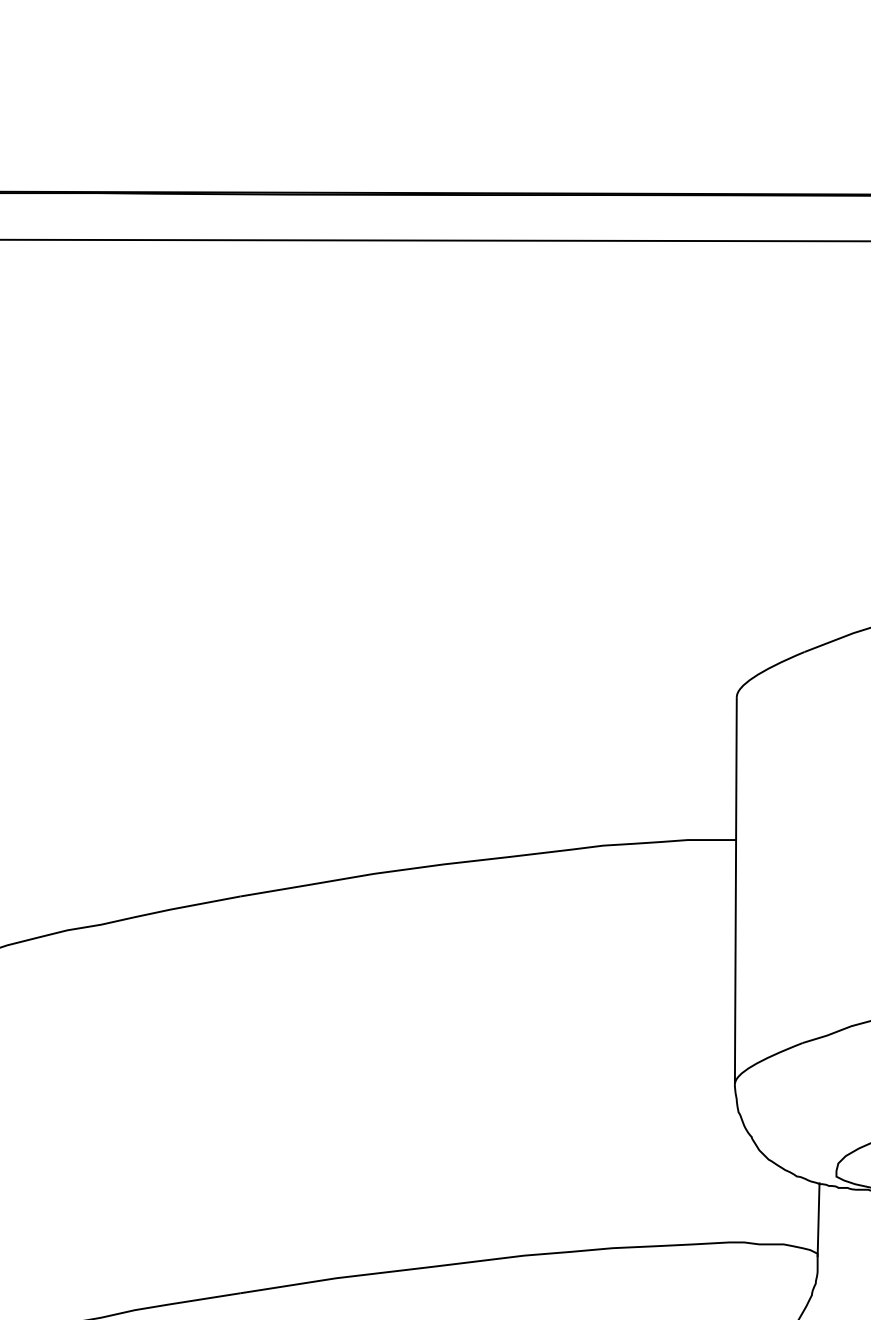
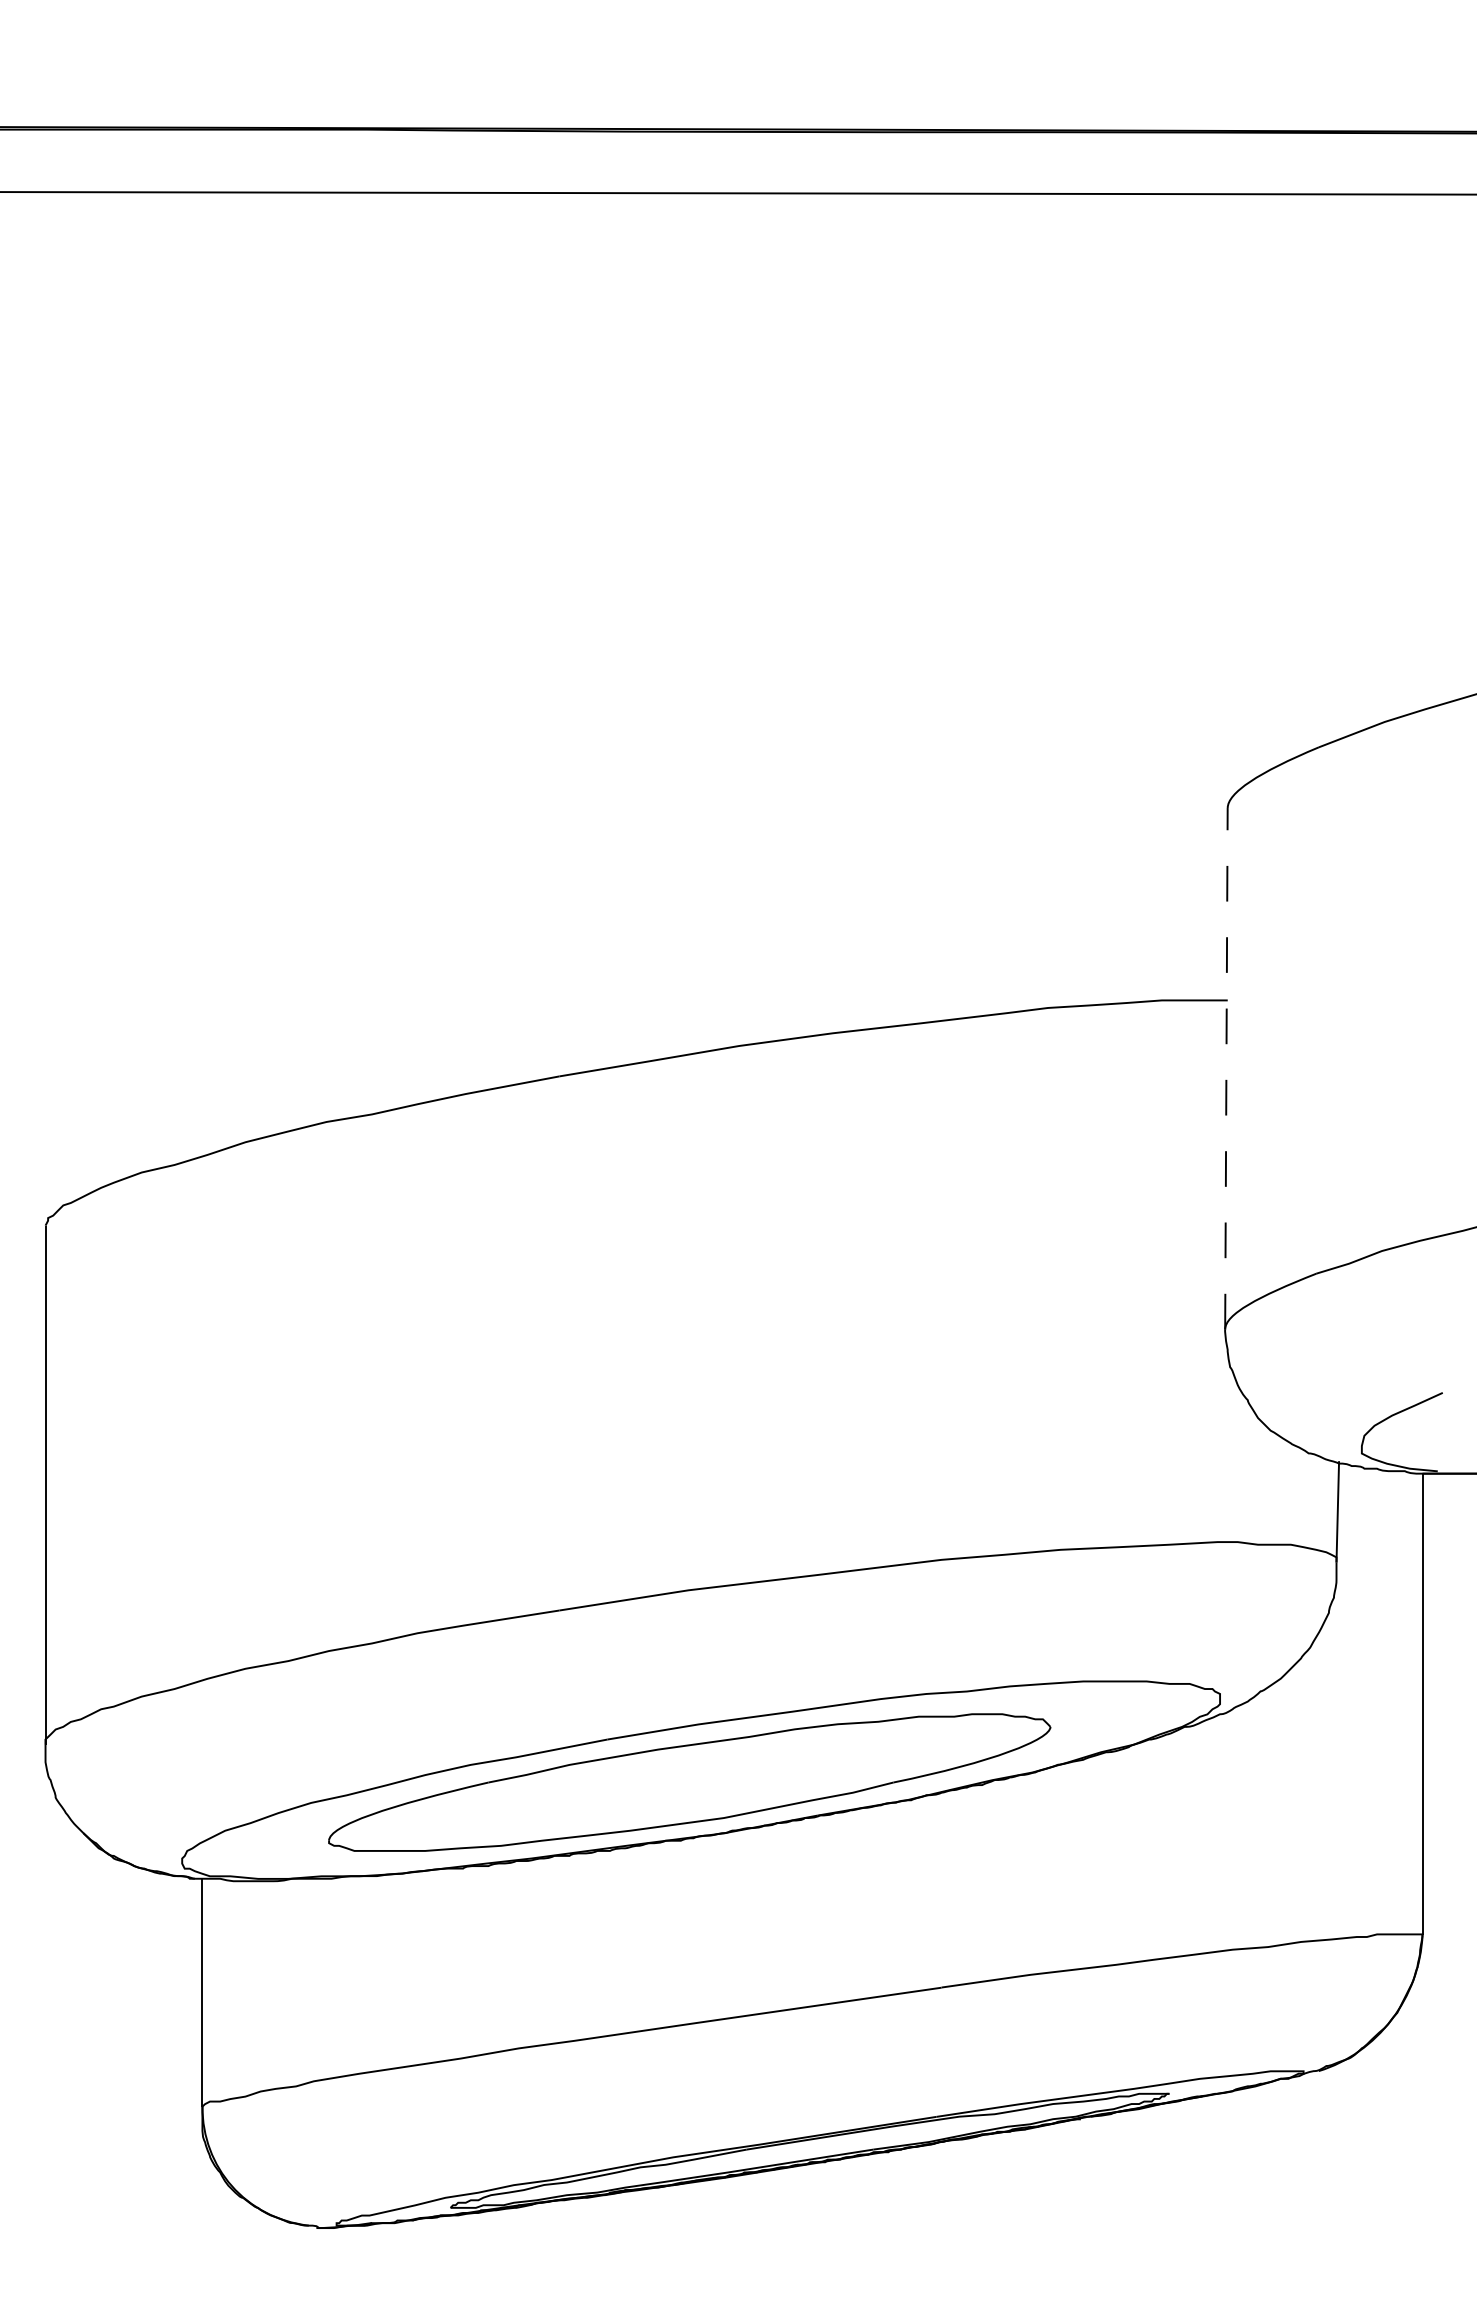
line: (735, 890) -> (1226, 1068), solid -> dashed

